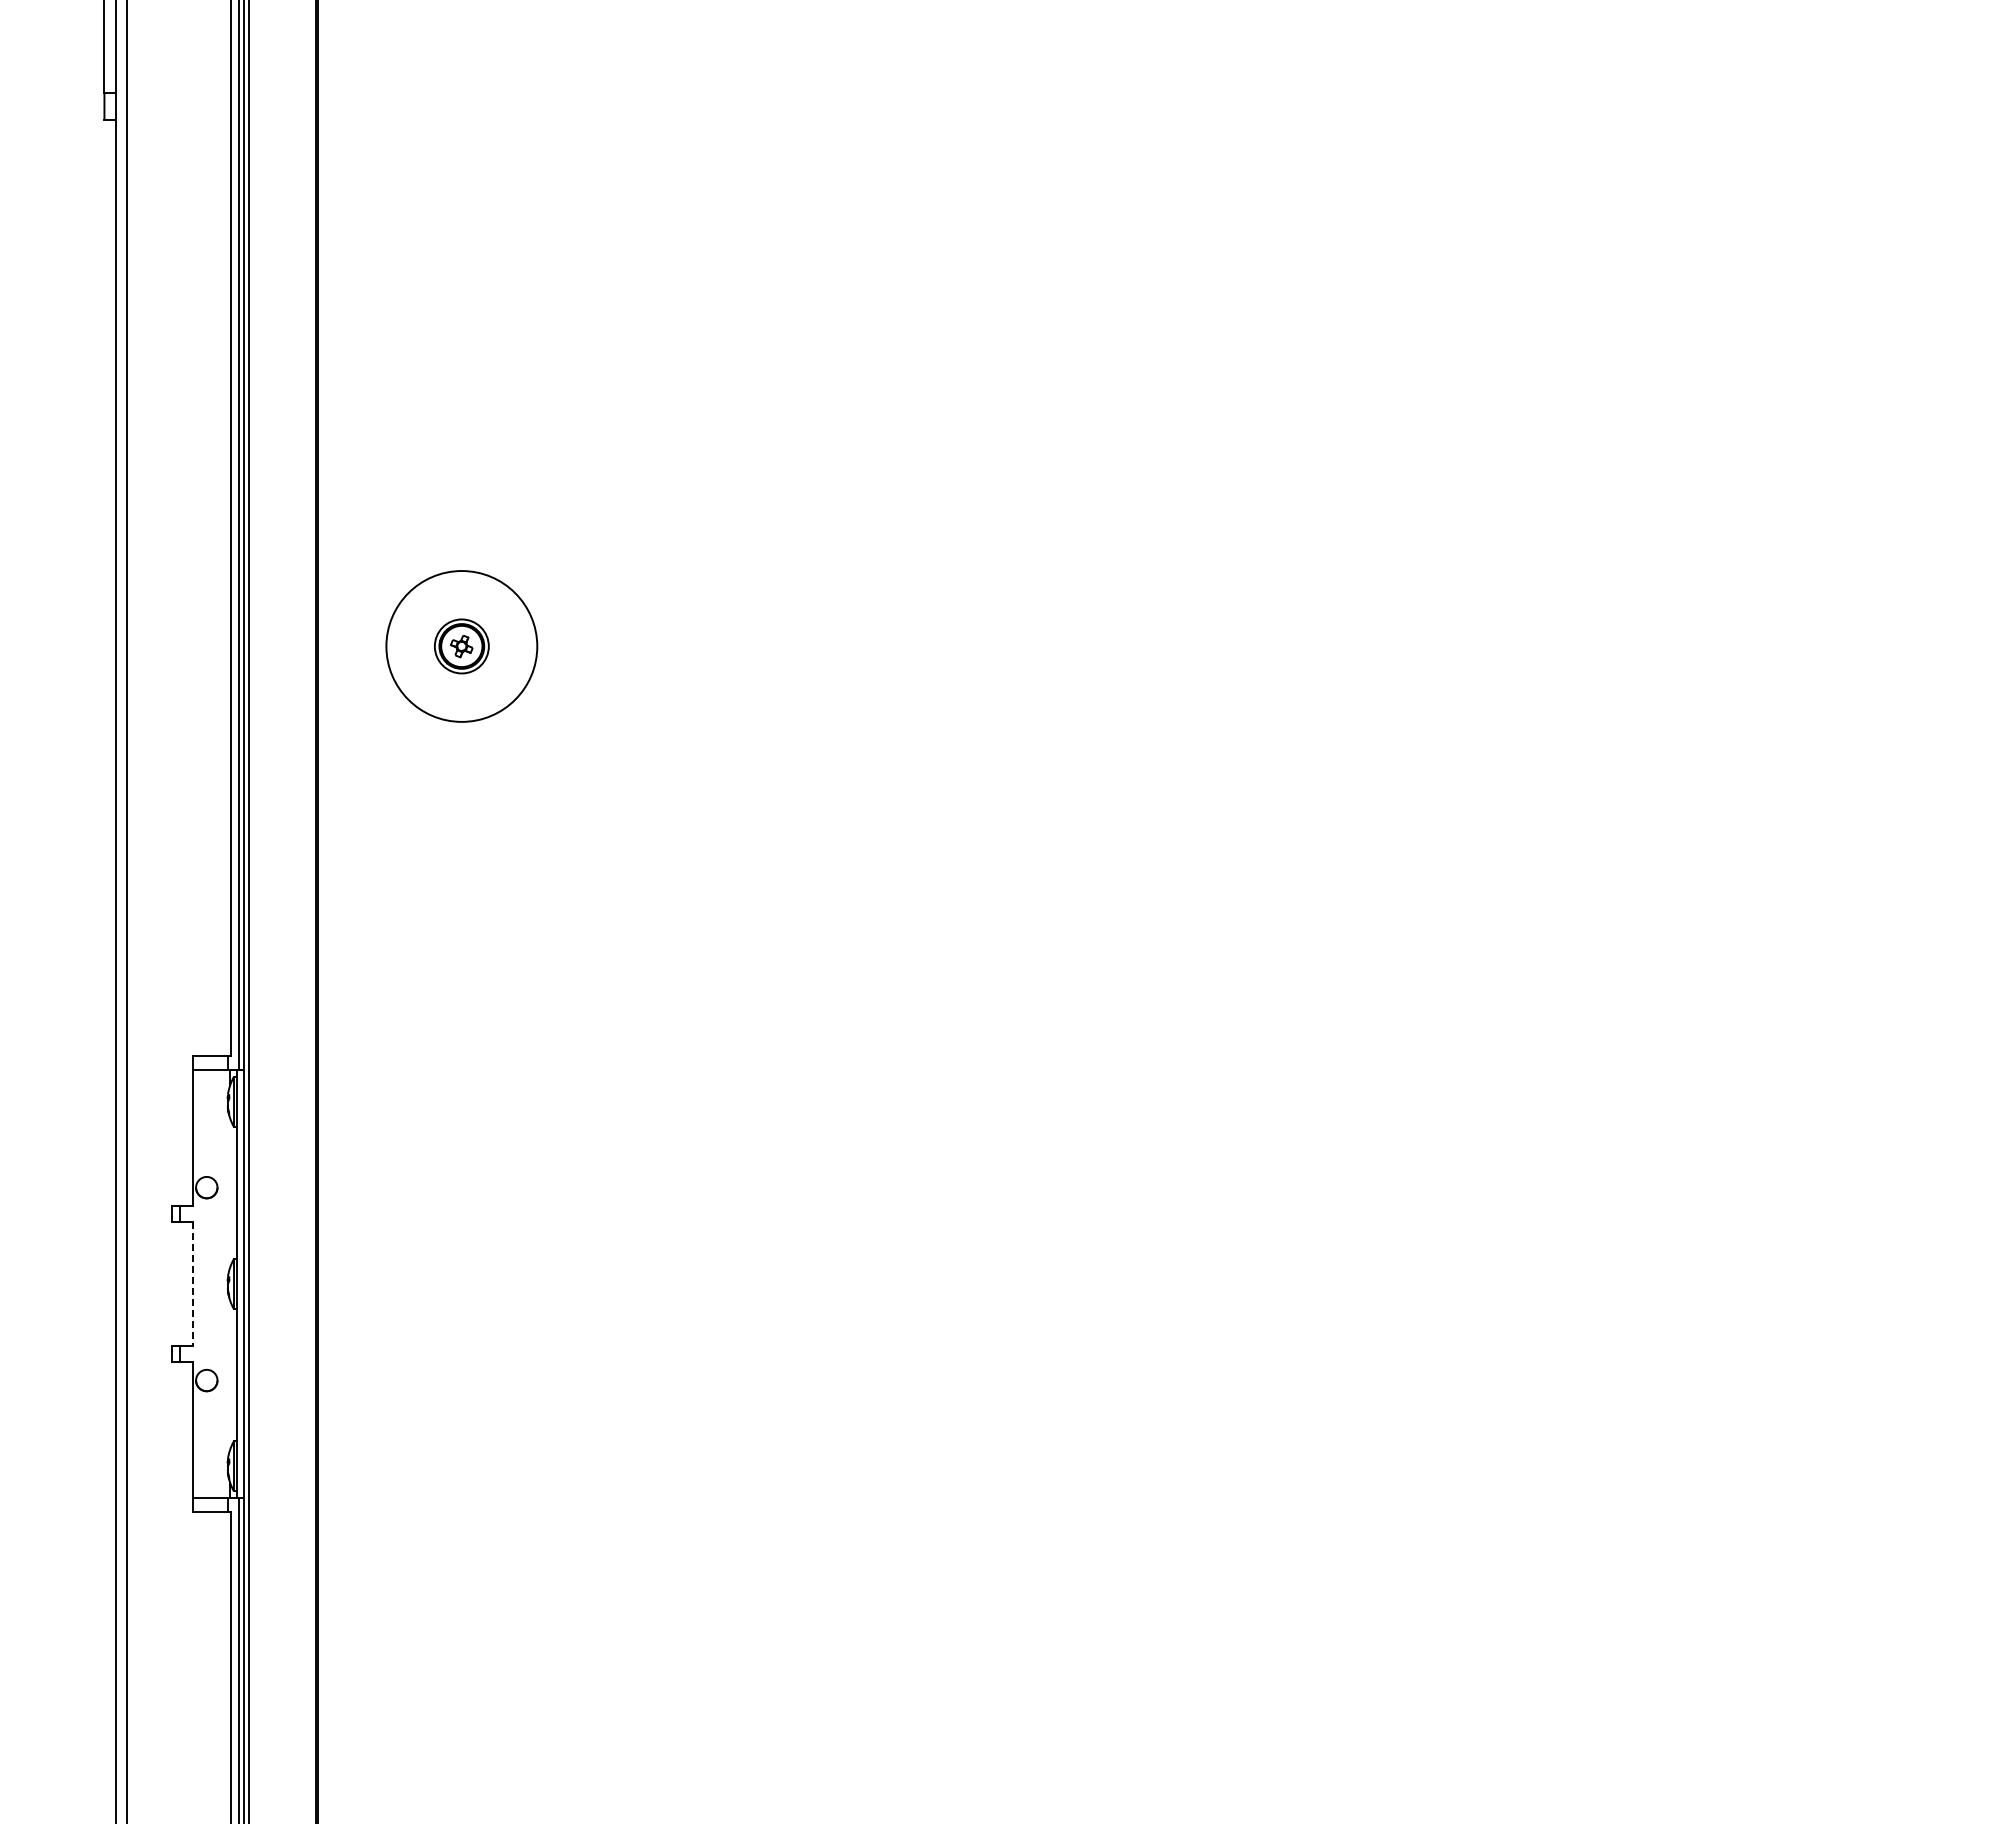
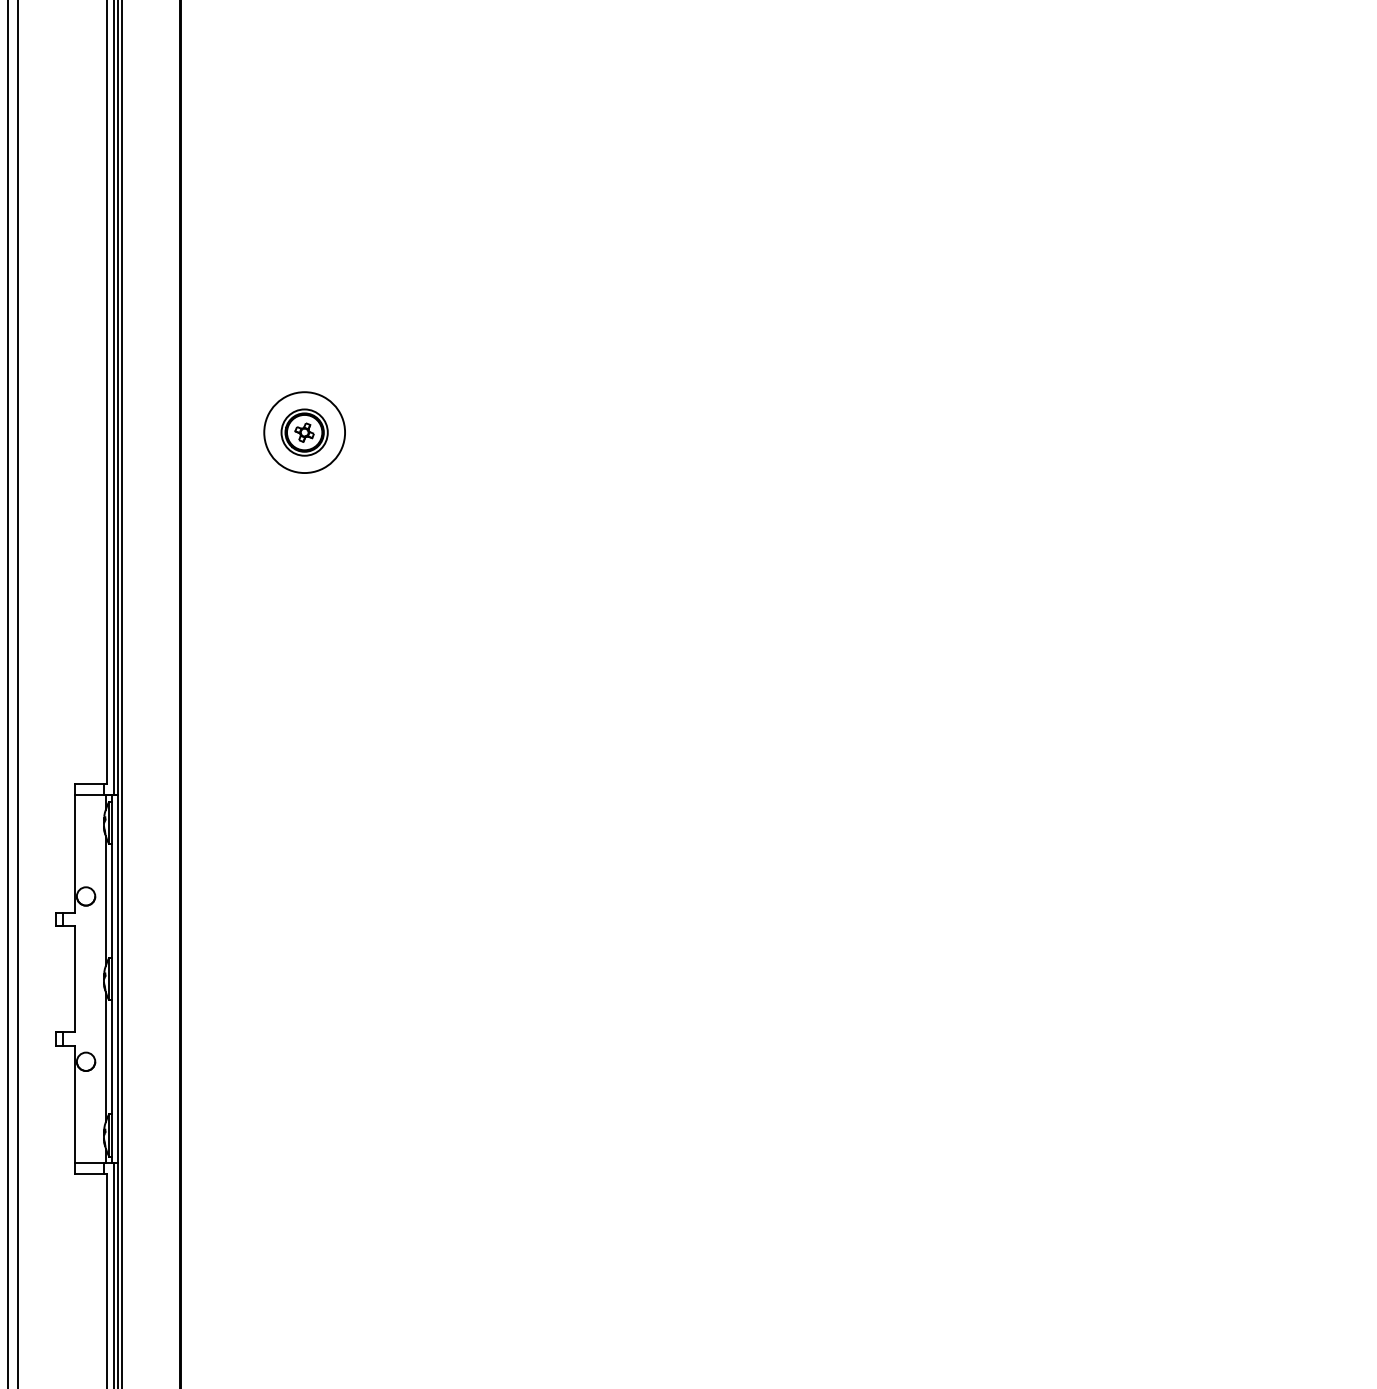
circle: (461, 646) -> (304, 432), size x0.62
line: (229, 1192) -> (105, 900), added
line: (193, 1284) -> (74, 979), dashed -> solid
line: (229, 1374) -> (105, 1056), added

